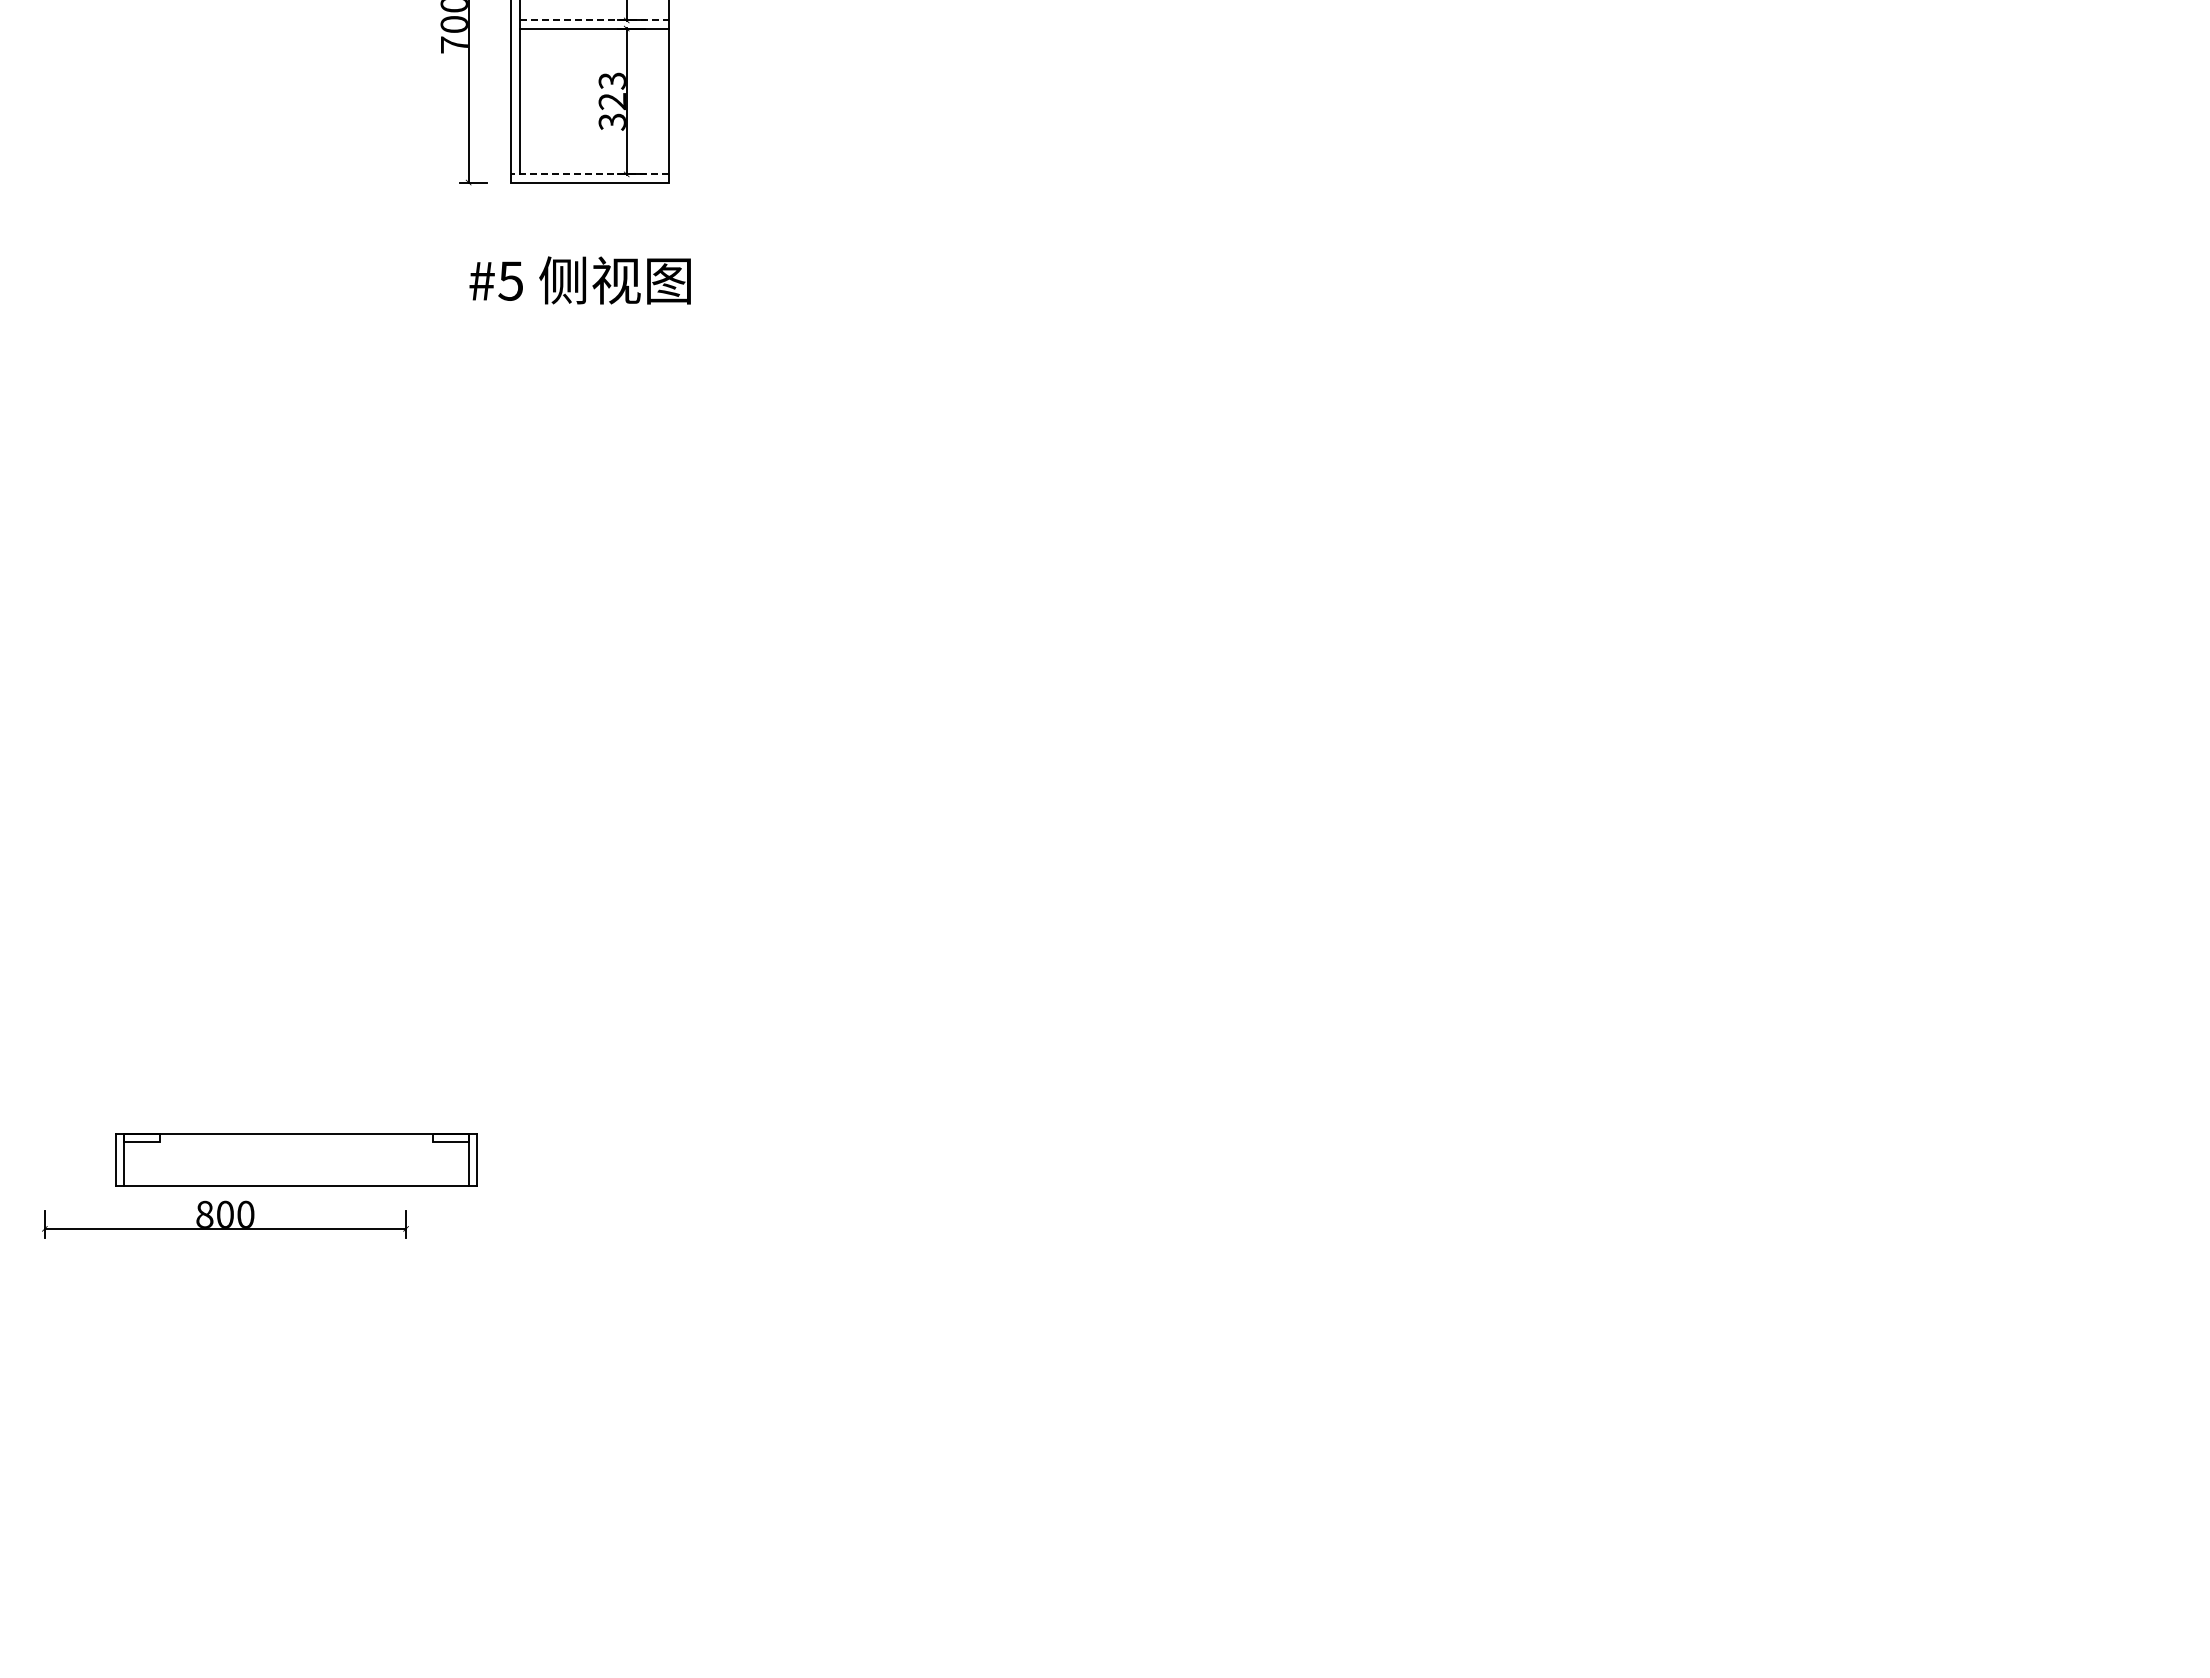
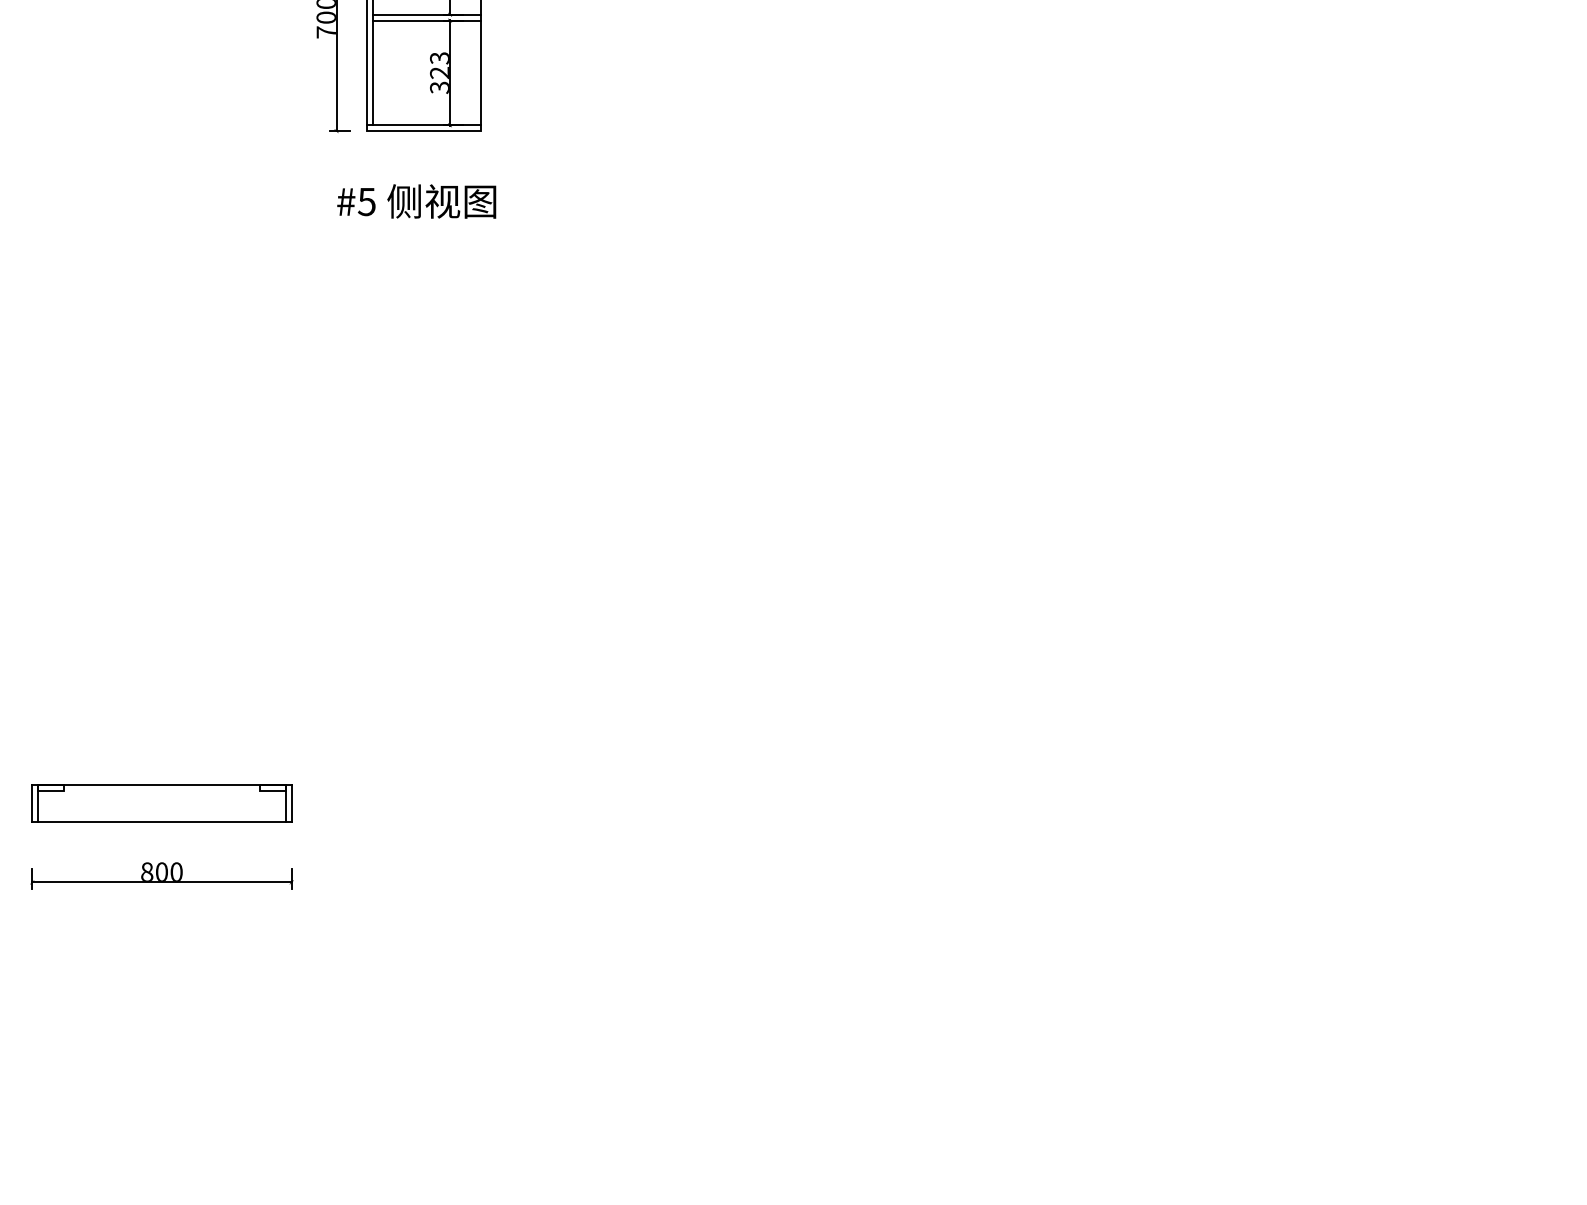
line: (594, 20) -> (426, 14), dashed -> solid
line: (589, 174) -> (423, 125), dashed -> solid
part: (296, 1159) -> (162, 803), moved

